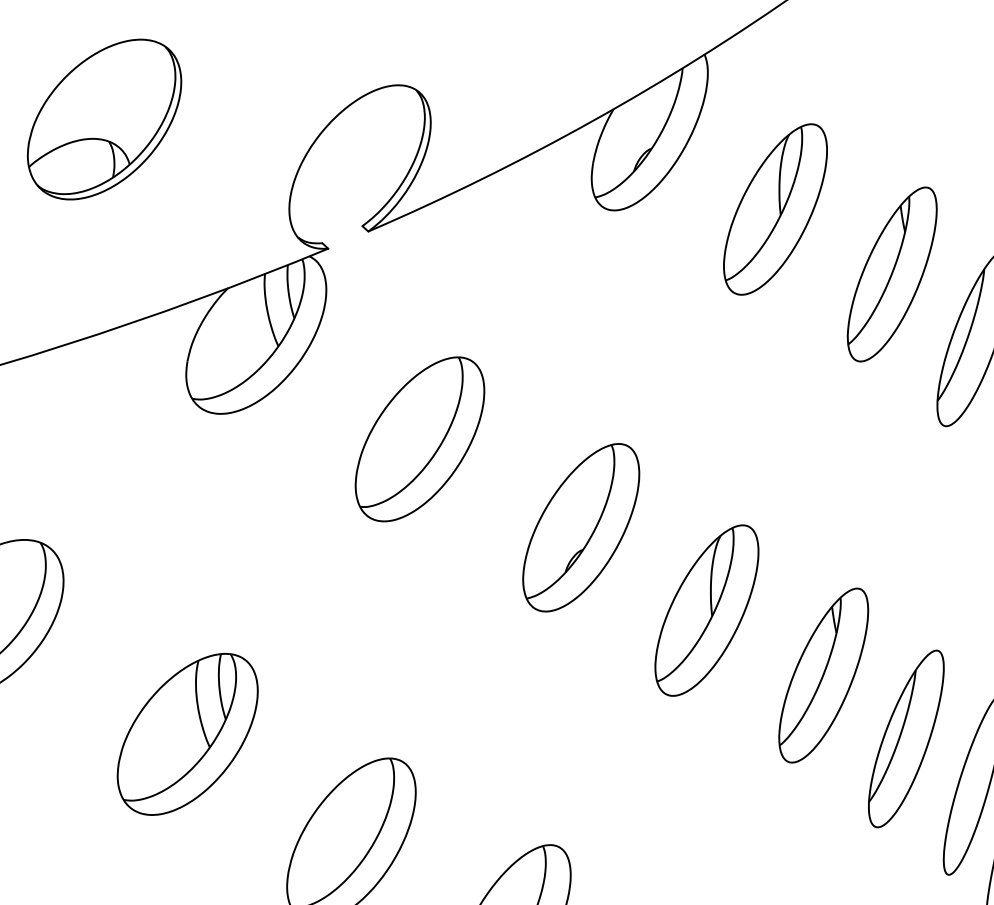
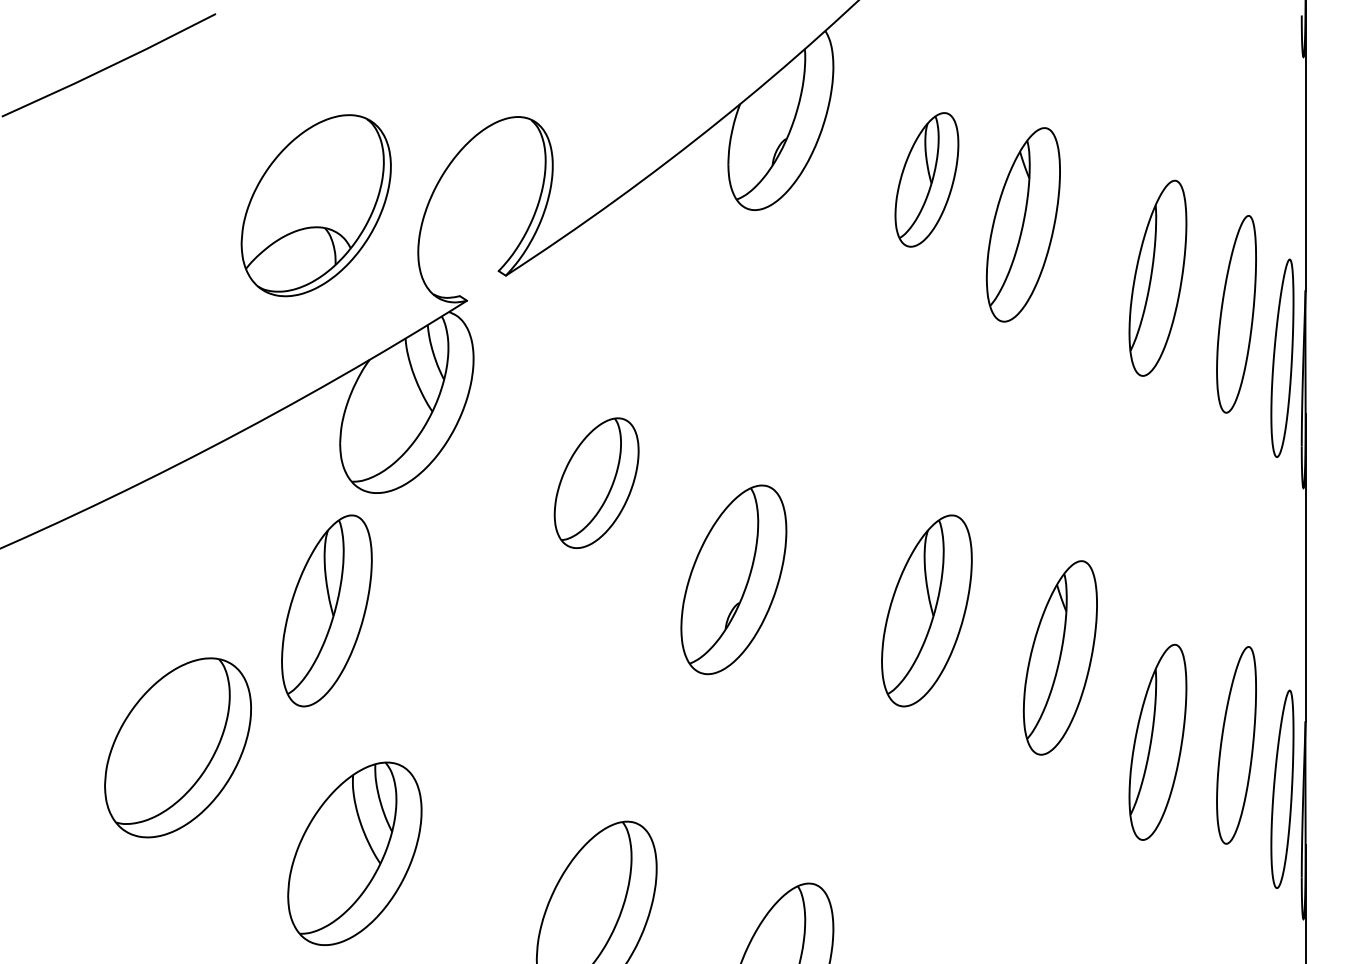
part: (103, 119) -> (315, 205), moved
part: (775, 208) -> (926, 179), size x0.7
part: (891, 273) -> (1022, 224), moved
part: (419, 438) -> (596, 482), size x0.7
part: (148, 514) -> (326, 610), added
part: (580, 527) -> (733, 579), moved
part: (187, 733) -> (354, 853), moved
part: (905, 737) -> (1157, 741), moved

